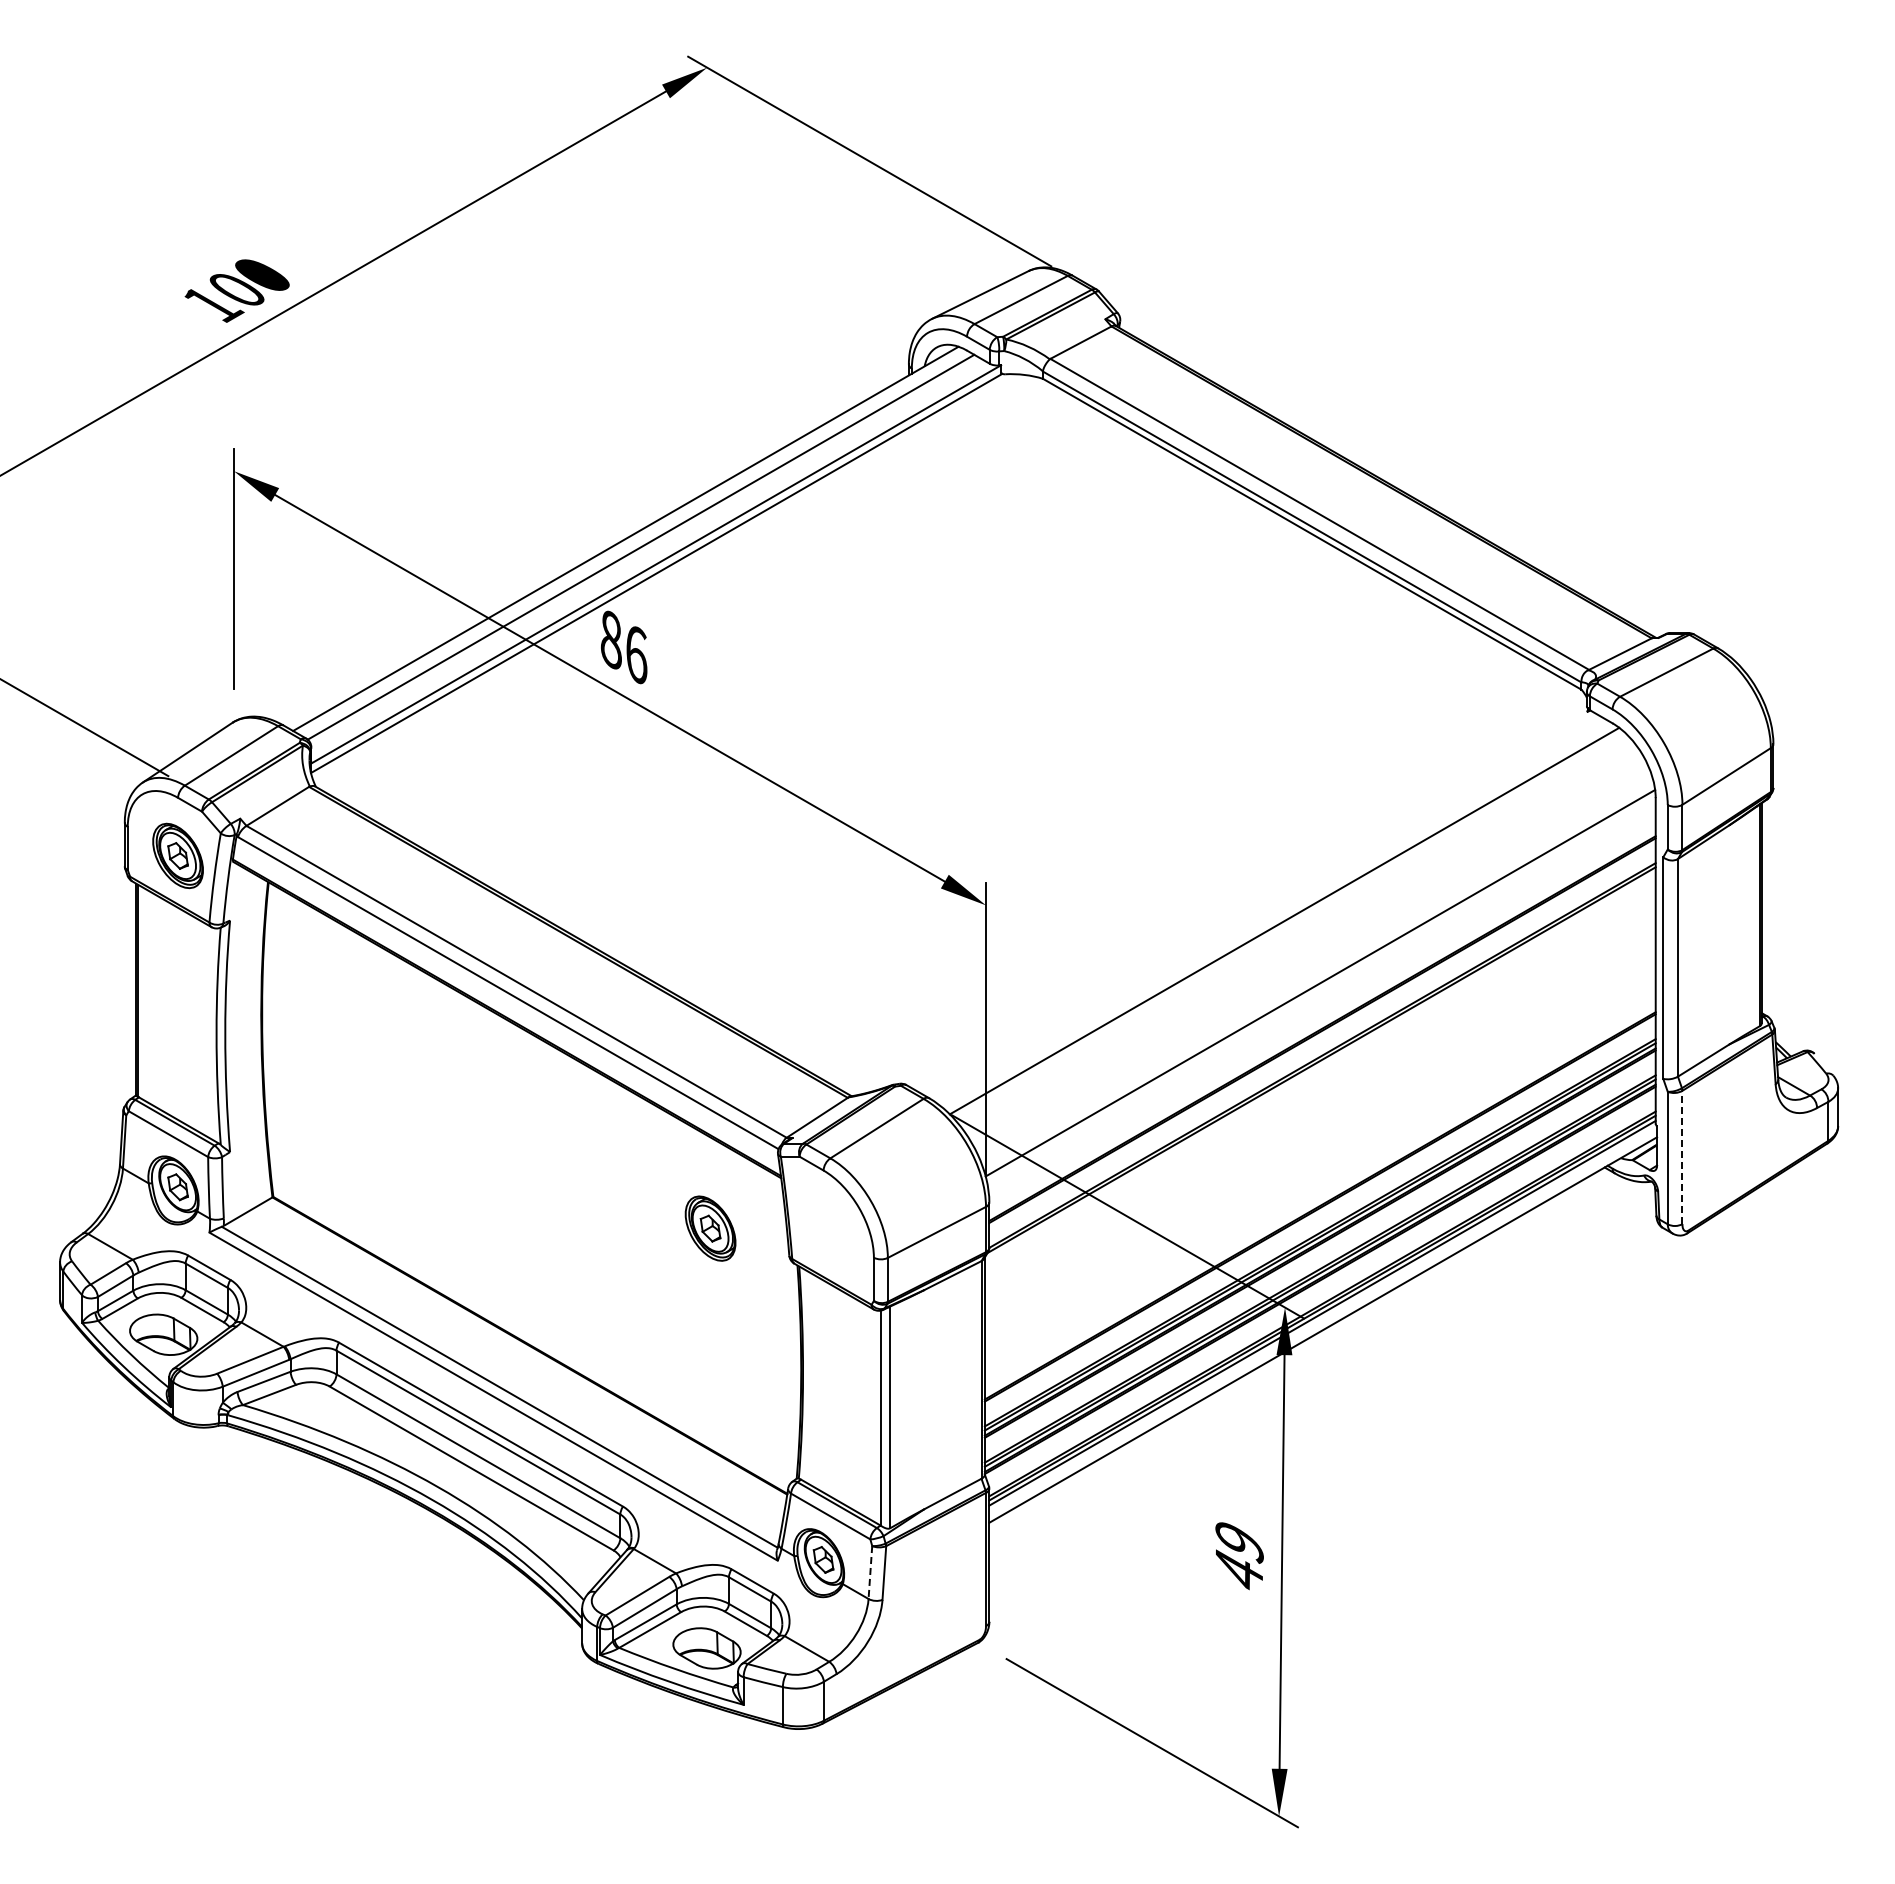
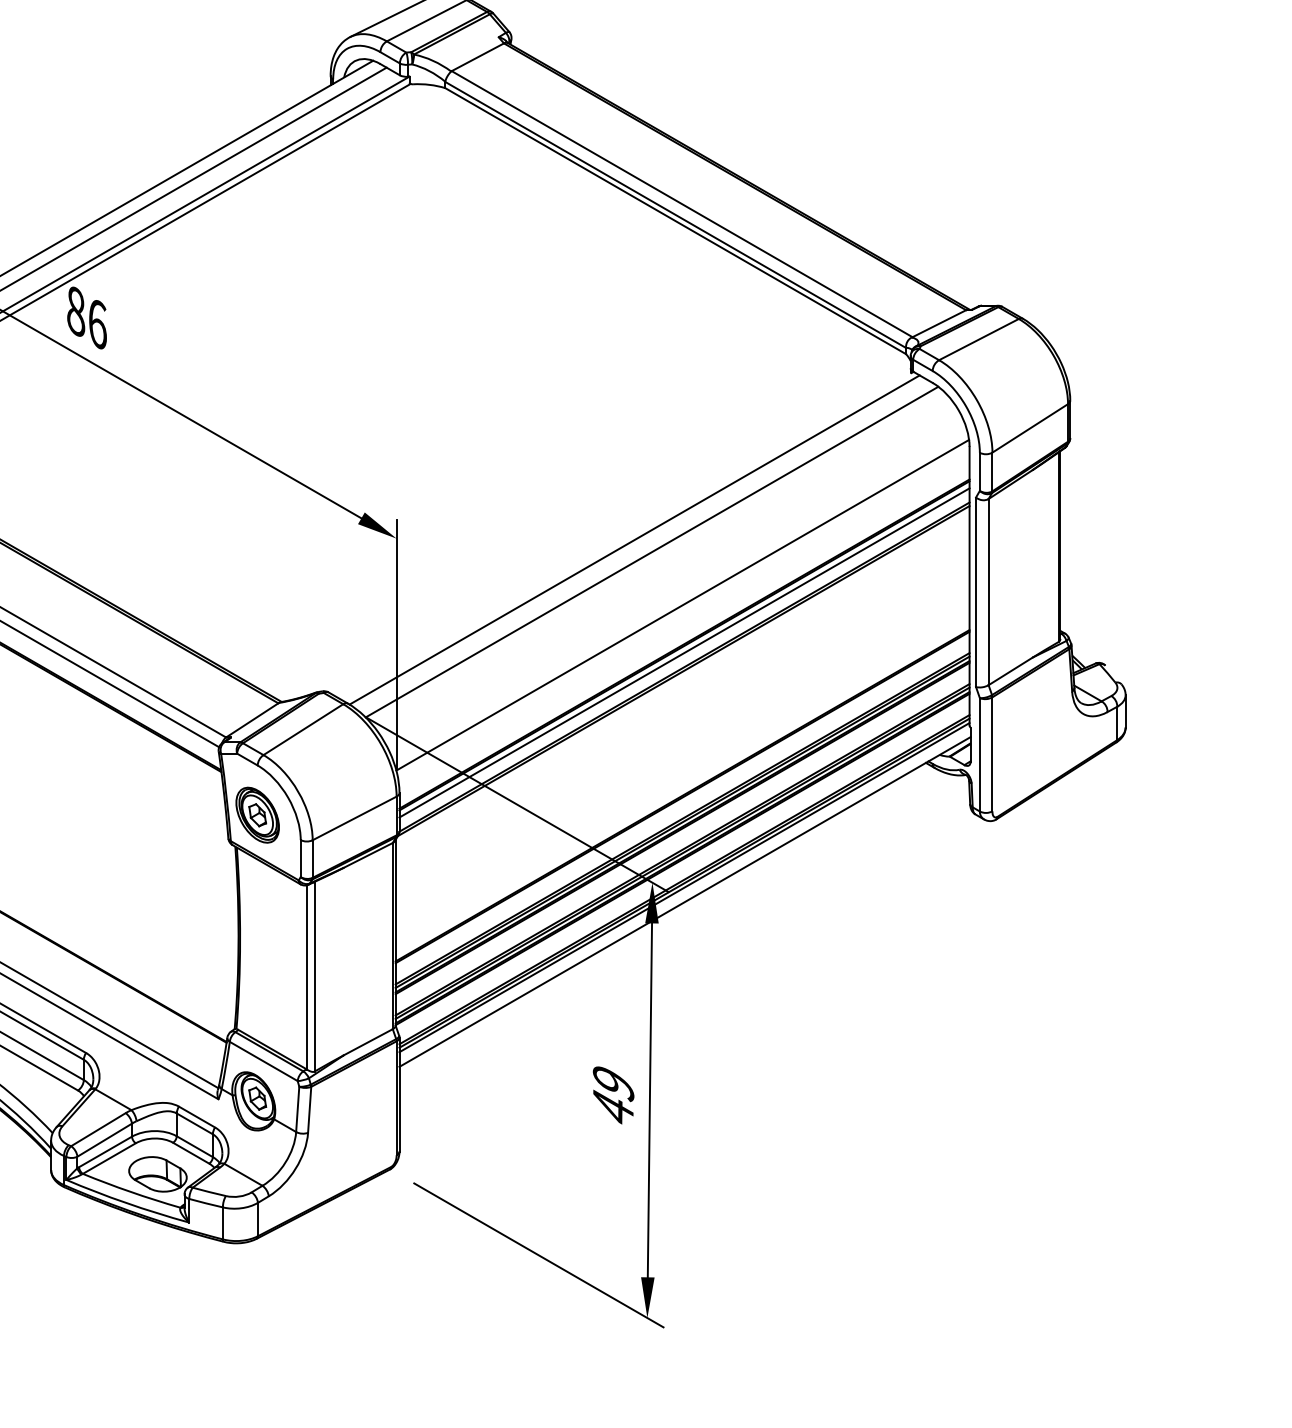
line: (1264, 906) -> (634, 539), added
line: (1322, 1038) -> (684, 652), added
line: (1682, 1157) -> (992, 754), dashed -> solid
part: (710, 1228) -> (257, 815), moved
line: (870, 1572) -> (297, 1109), dashed -> solid

